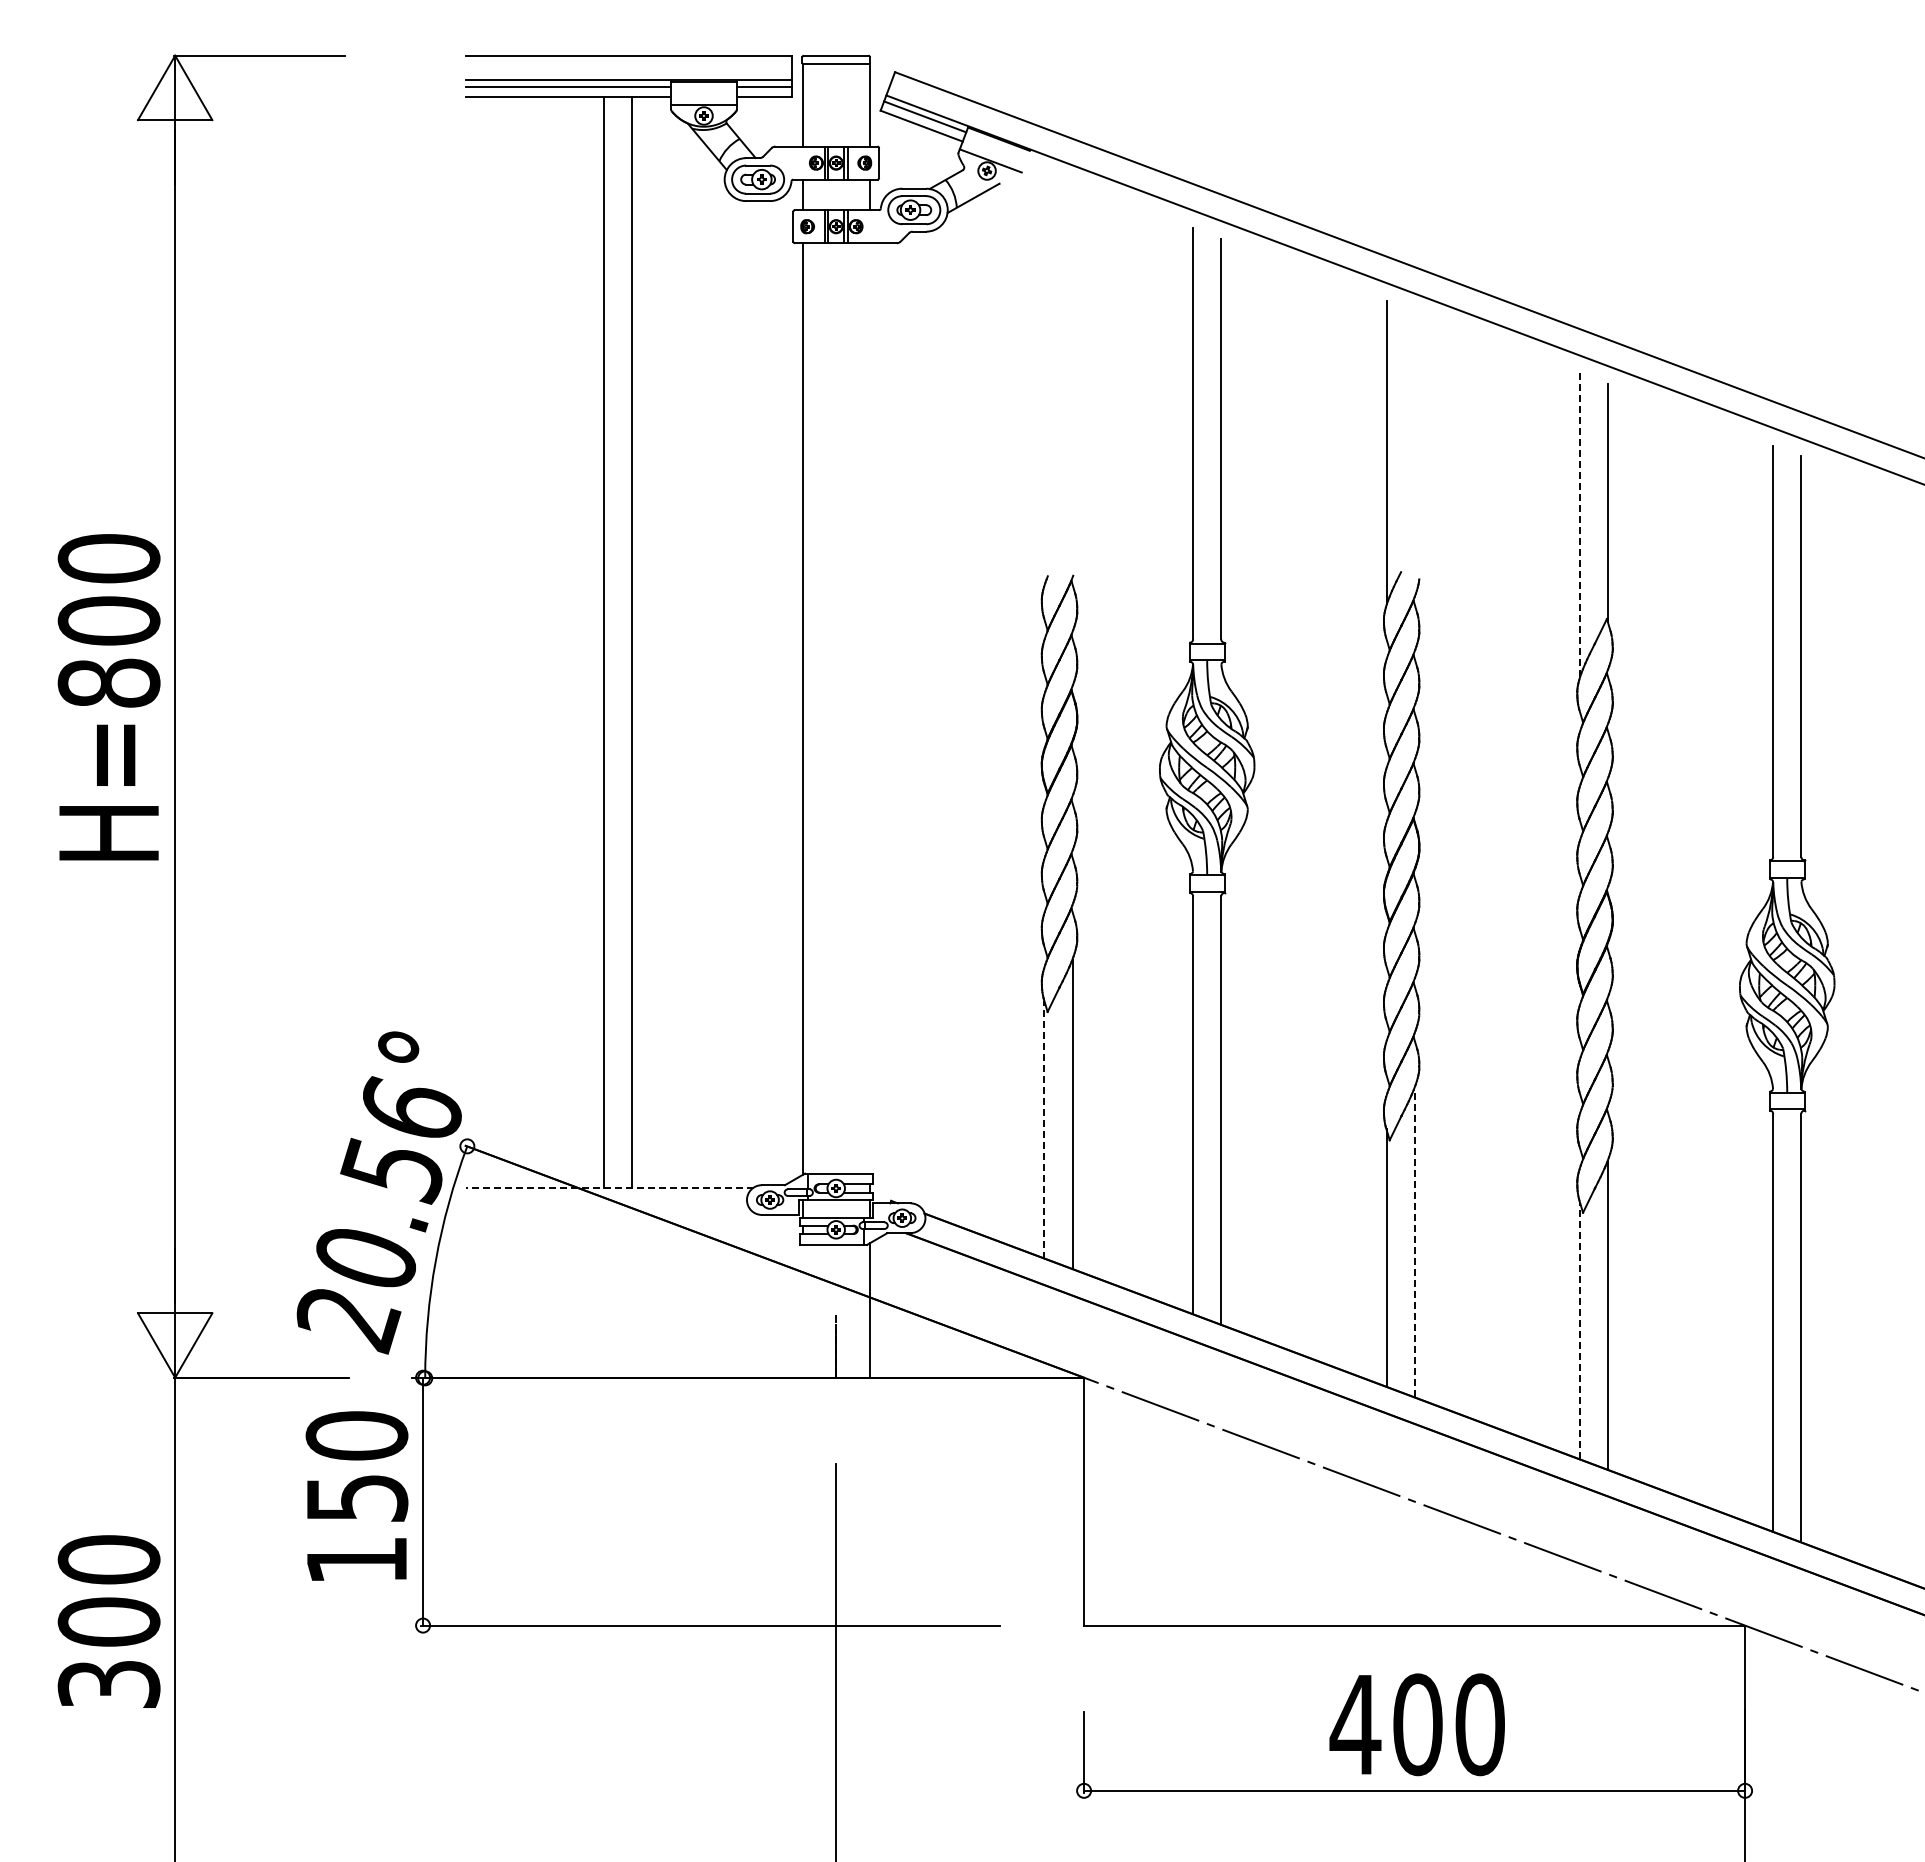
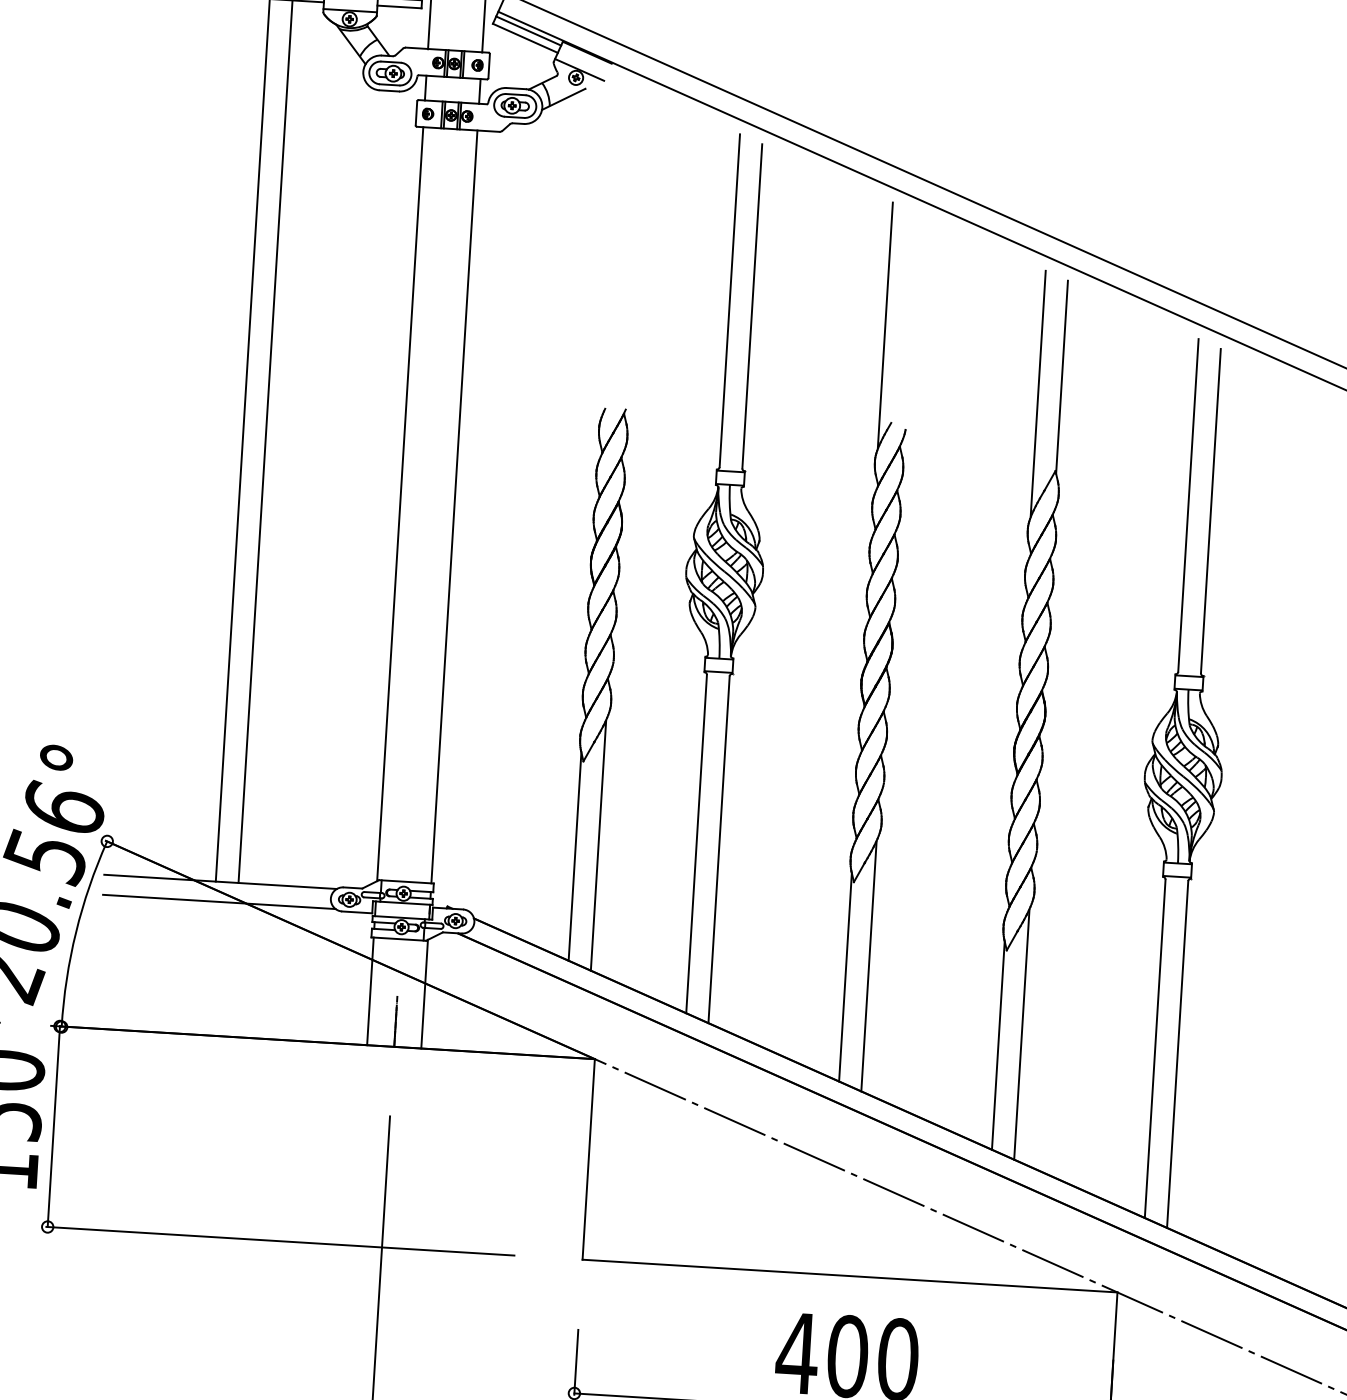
line: (1579, 524) -> (1037, 393), dashed -> solid
line: (869, 708) -> (454, 506), added
line: (1044, 1129) -> (575, 856), dashed -> solid
line: (609, 1187) -> (220, 881), dashed -> solid
line: (609, 1212) -> (219, 901), added
line: (1414, 1242) -> (868, 966), dashed -> solid
line: (802, 1310) -> (370, 990), added
line: (1579, 1330) -> (998, 1045), dashed -> solid

